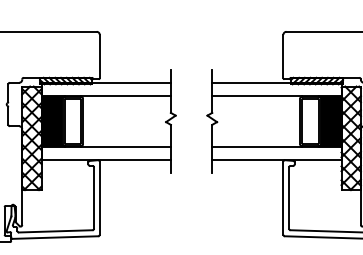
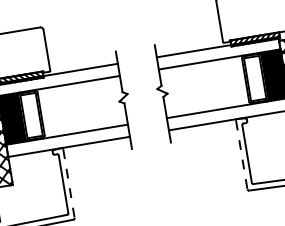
line: (99, 198) -> (68, 183), solid -> dashed
line: (283, 198) -> (241, 155), solid -> dashed

